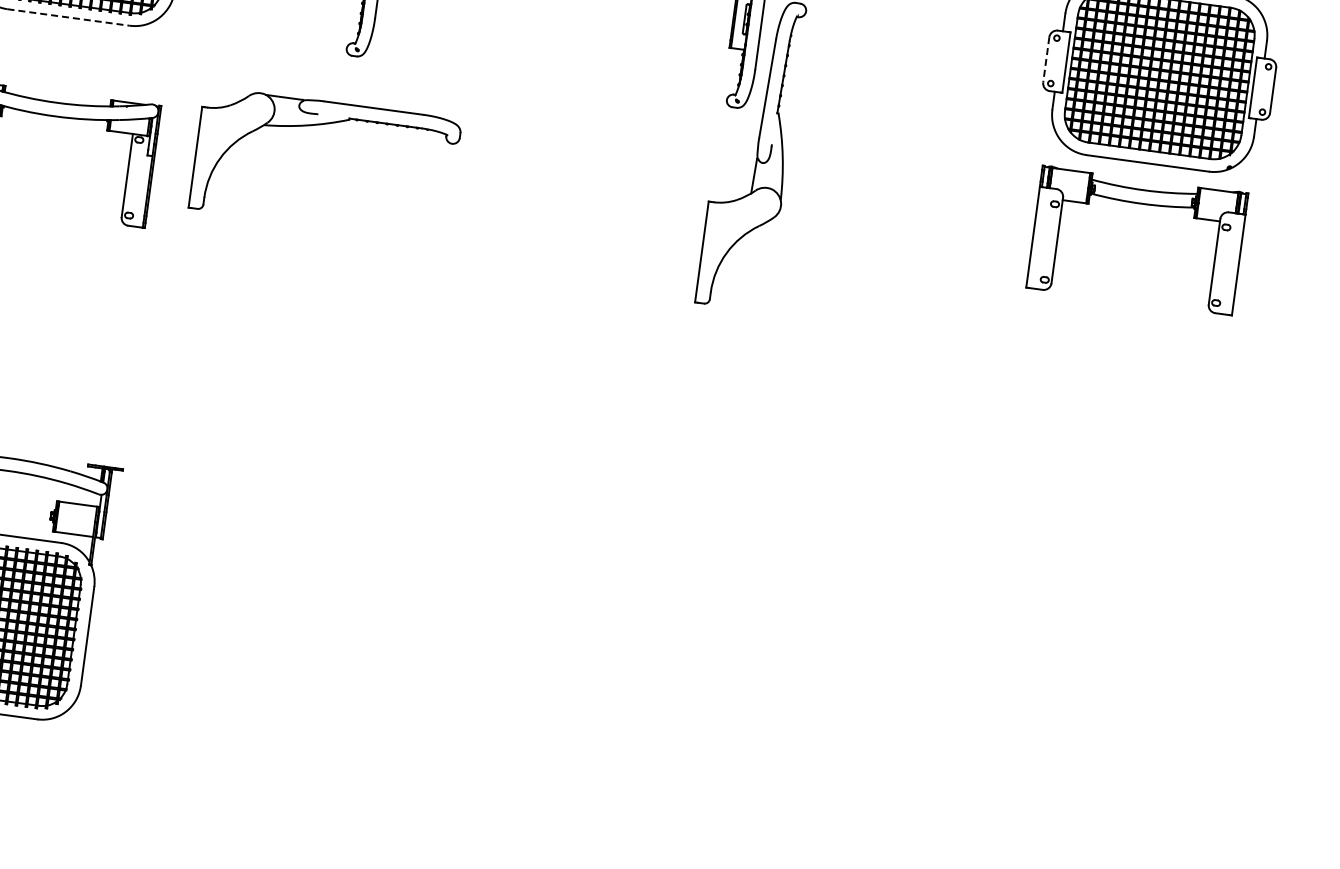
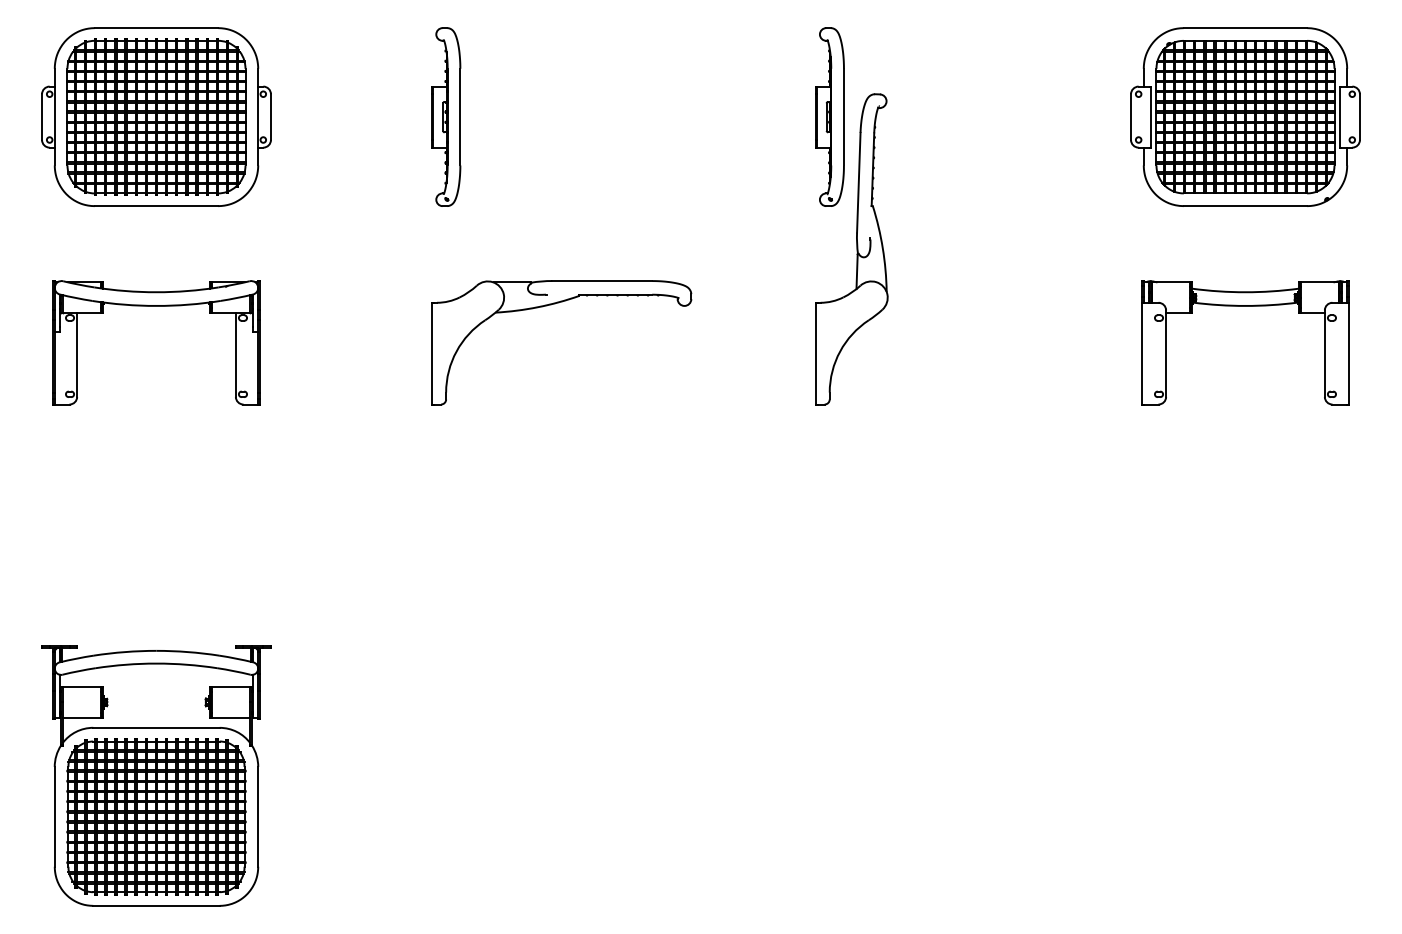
line: (68, 17) -> (156, 206), dashed -> solid
line: (1046, 60) -> (1131, 117), dashed -> solid
part: (320, 125) -> (551, 305), moved
part: (1142, 204) -> (1245, 306), moved

